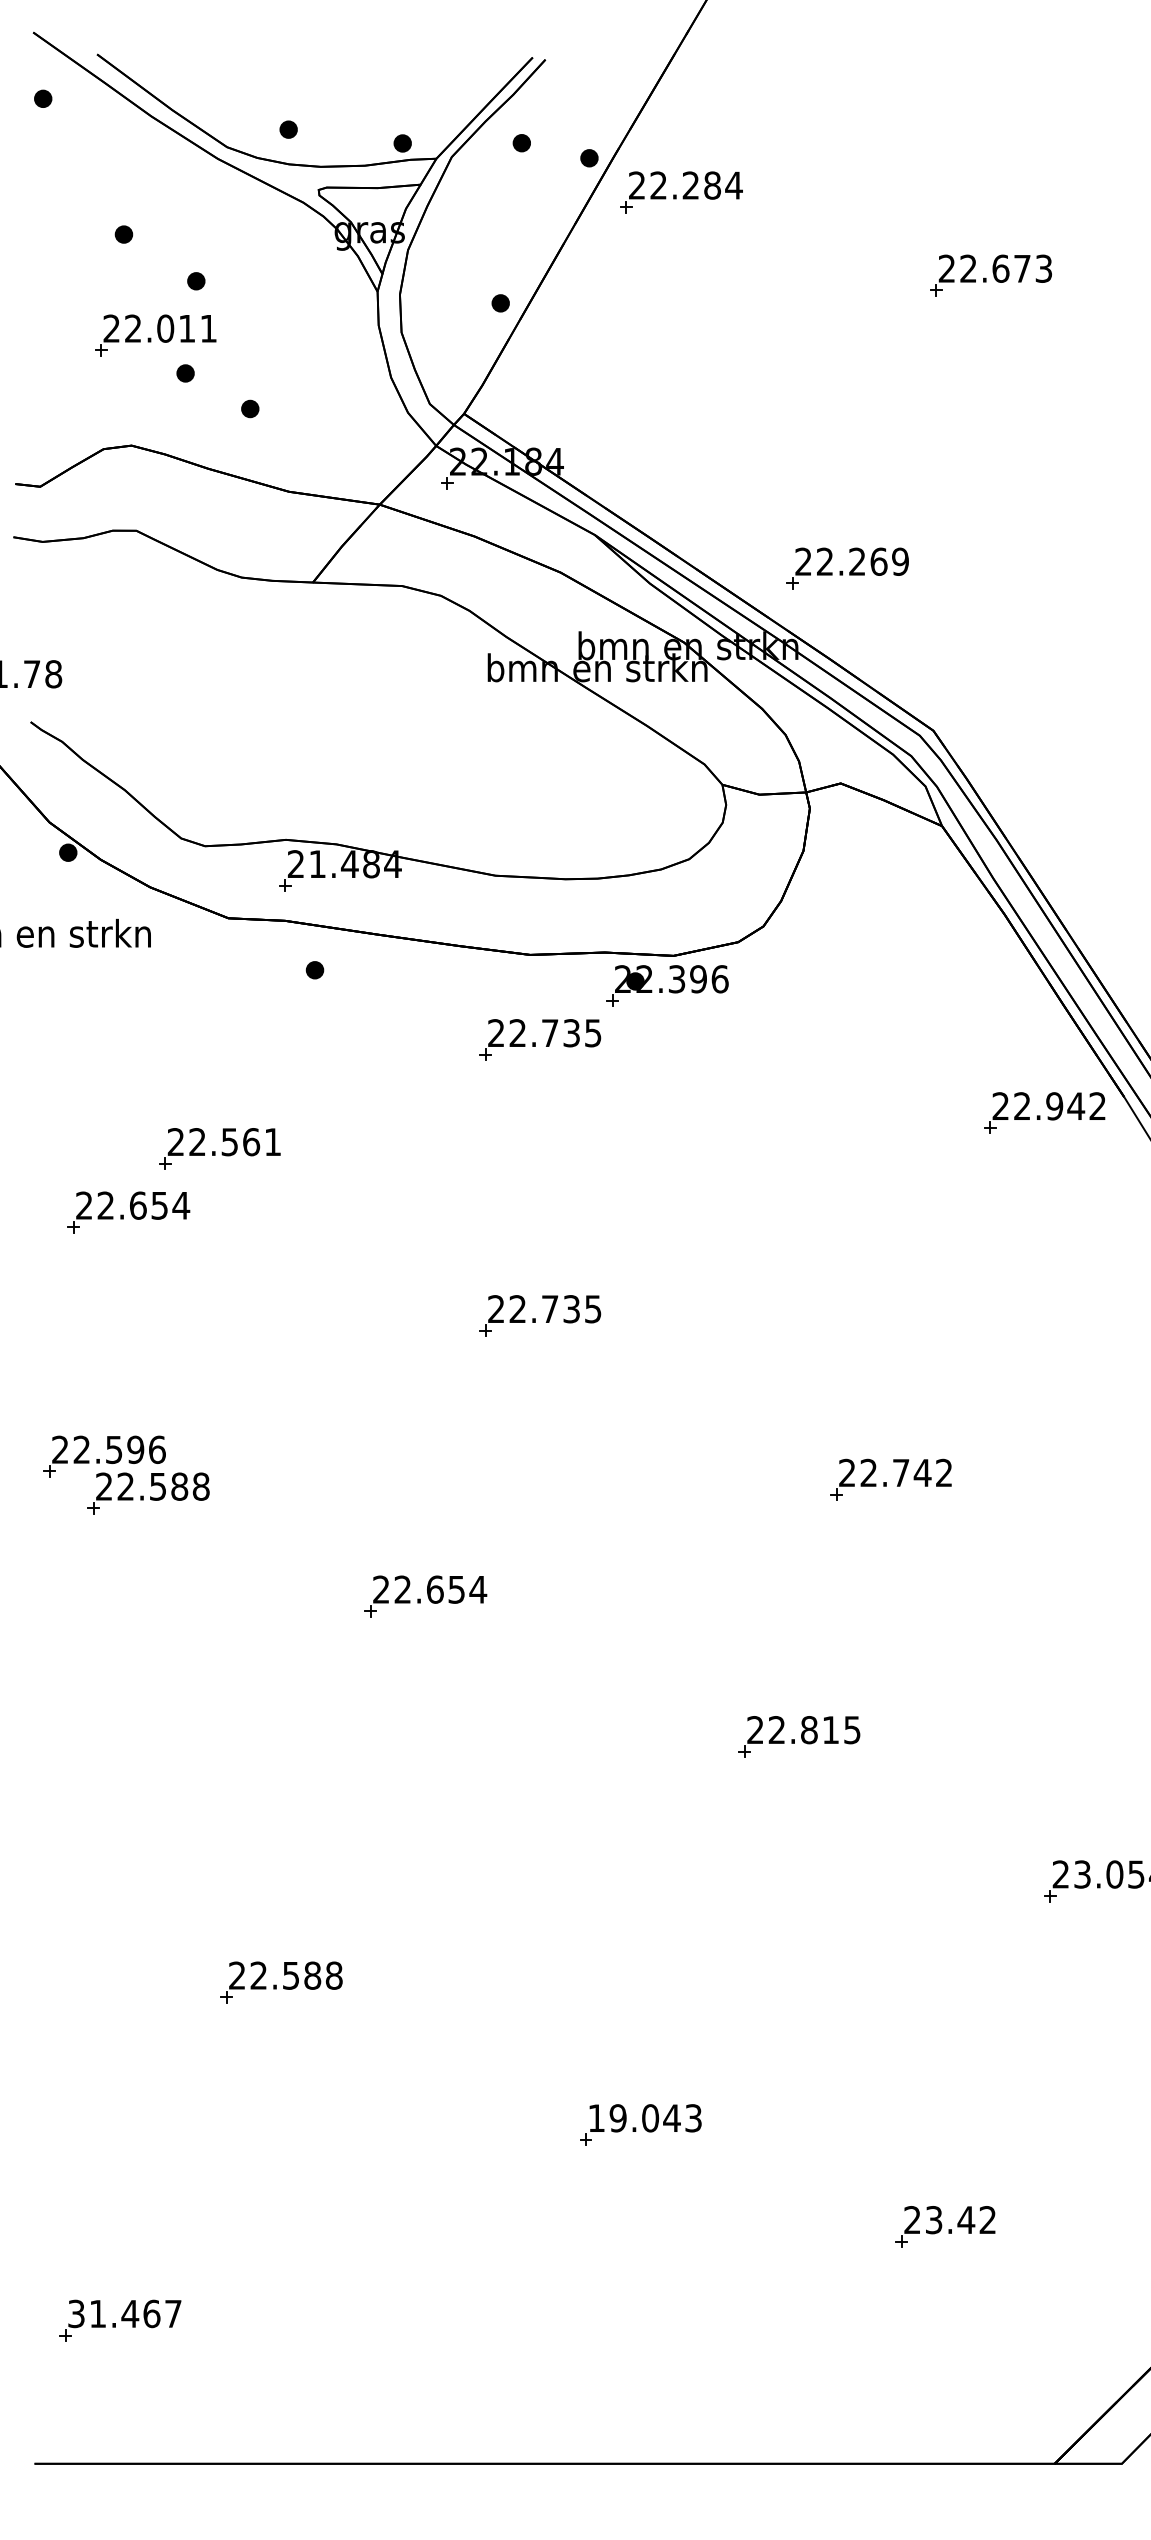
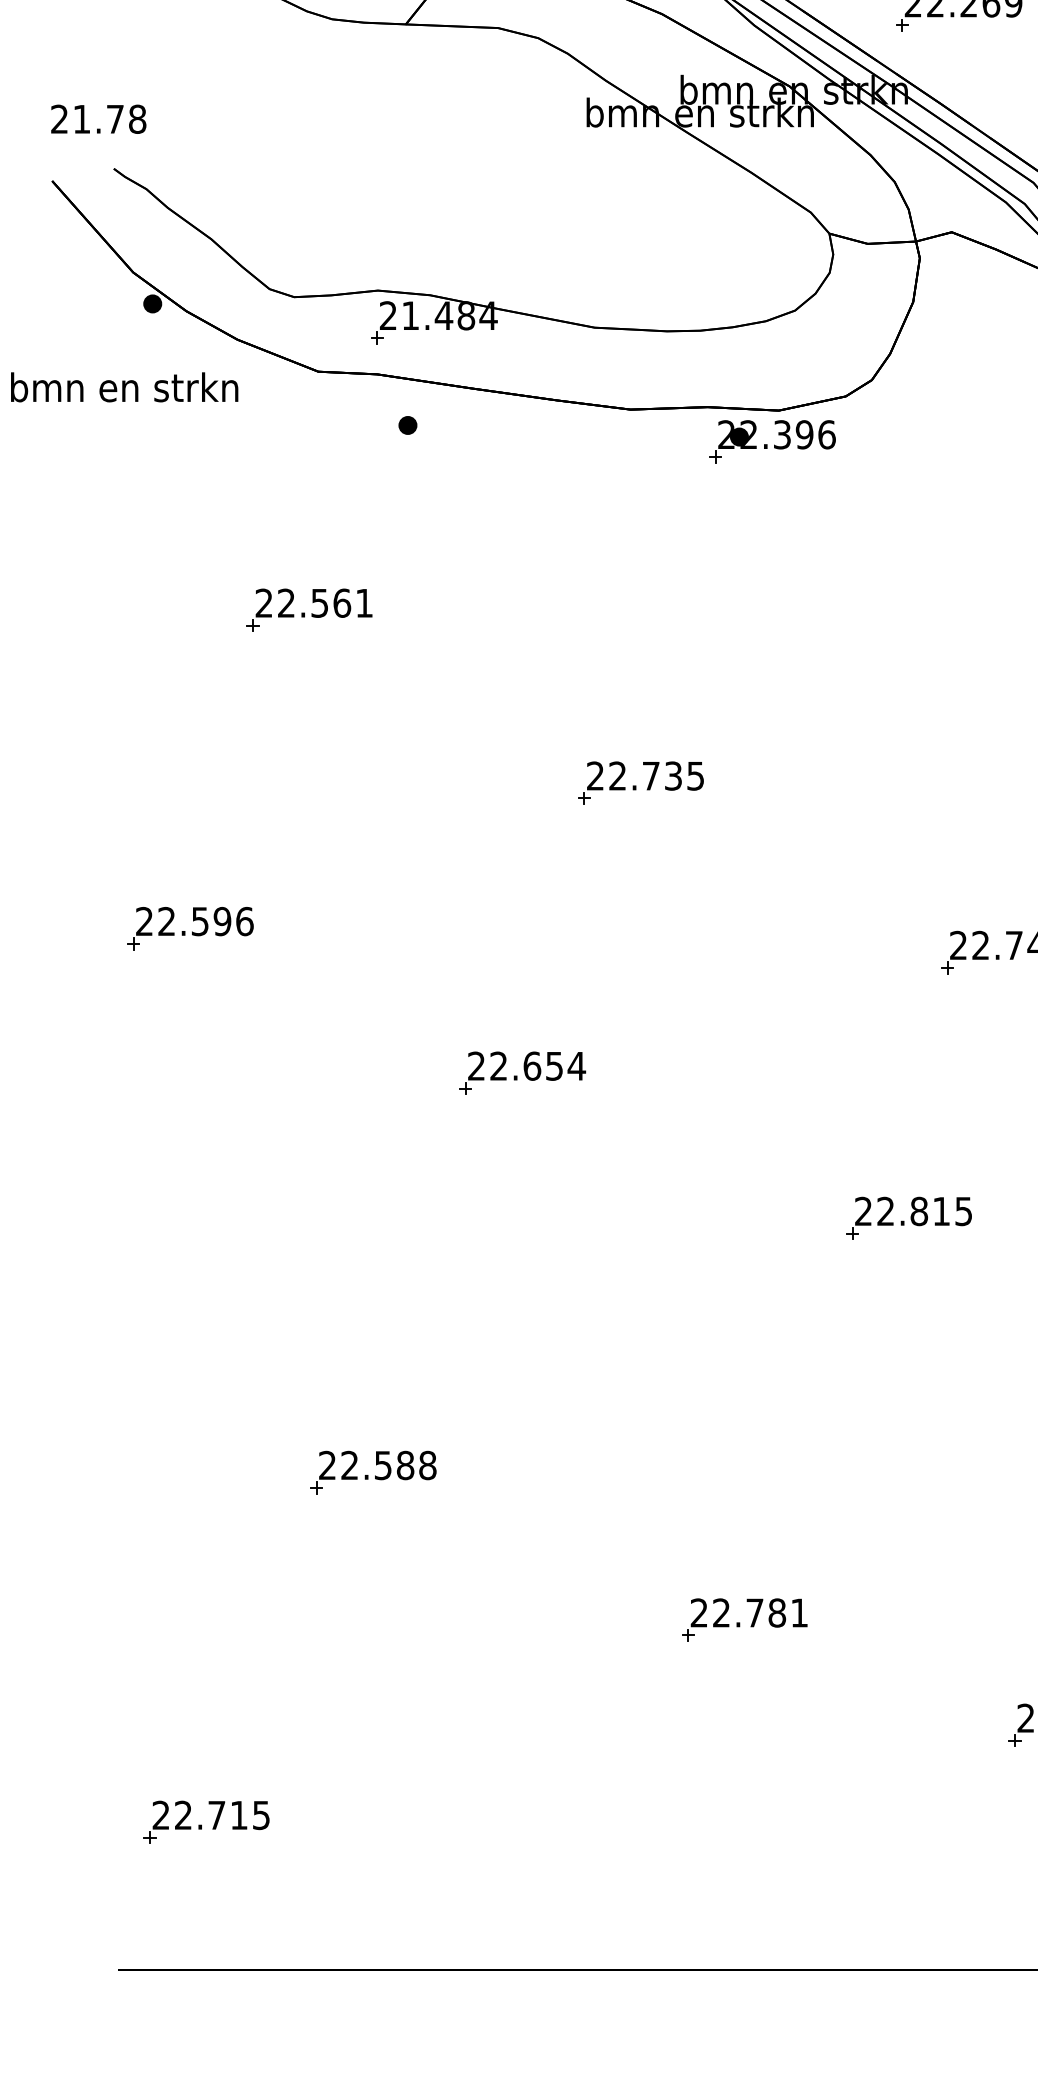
part: (540, 1039) -> (641, 497), removed
part: (128, 1212) -> (215, 676), removed
part: (148, 1493) -> (235, 966), removed
text: (644, 2118) -> (748, 1613), 19.043 -> 22.781
text: (124, 2313) -> (210, 1814), 31.467 -> 22.715

